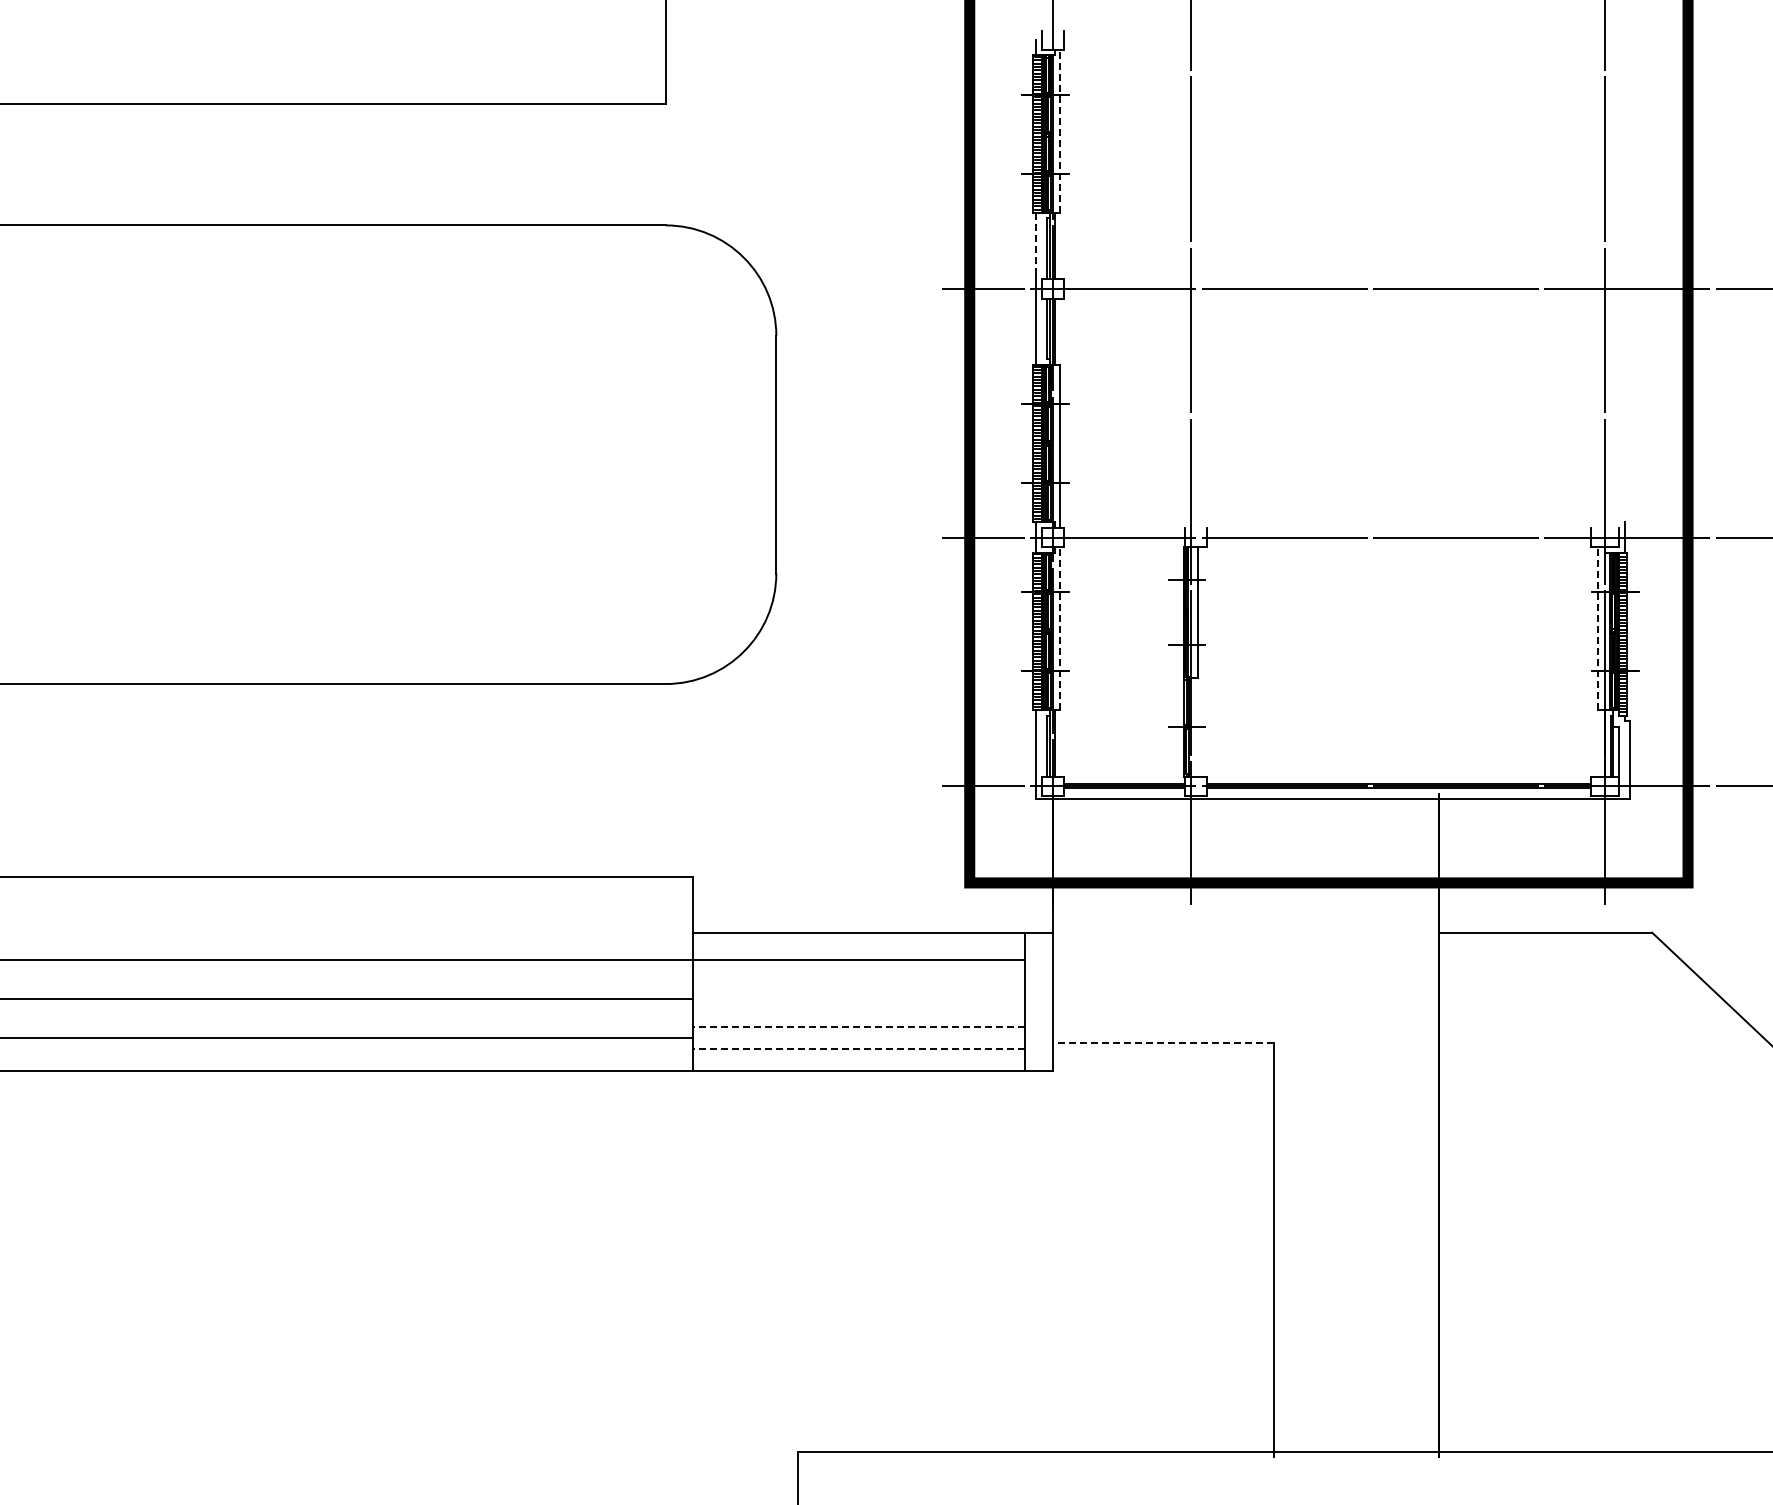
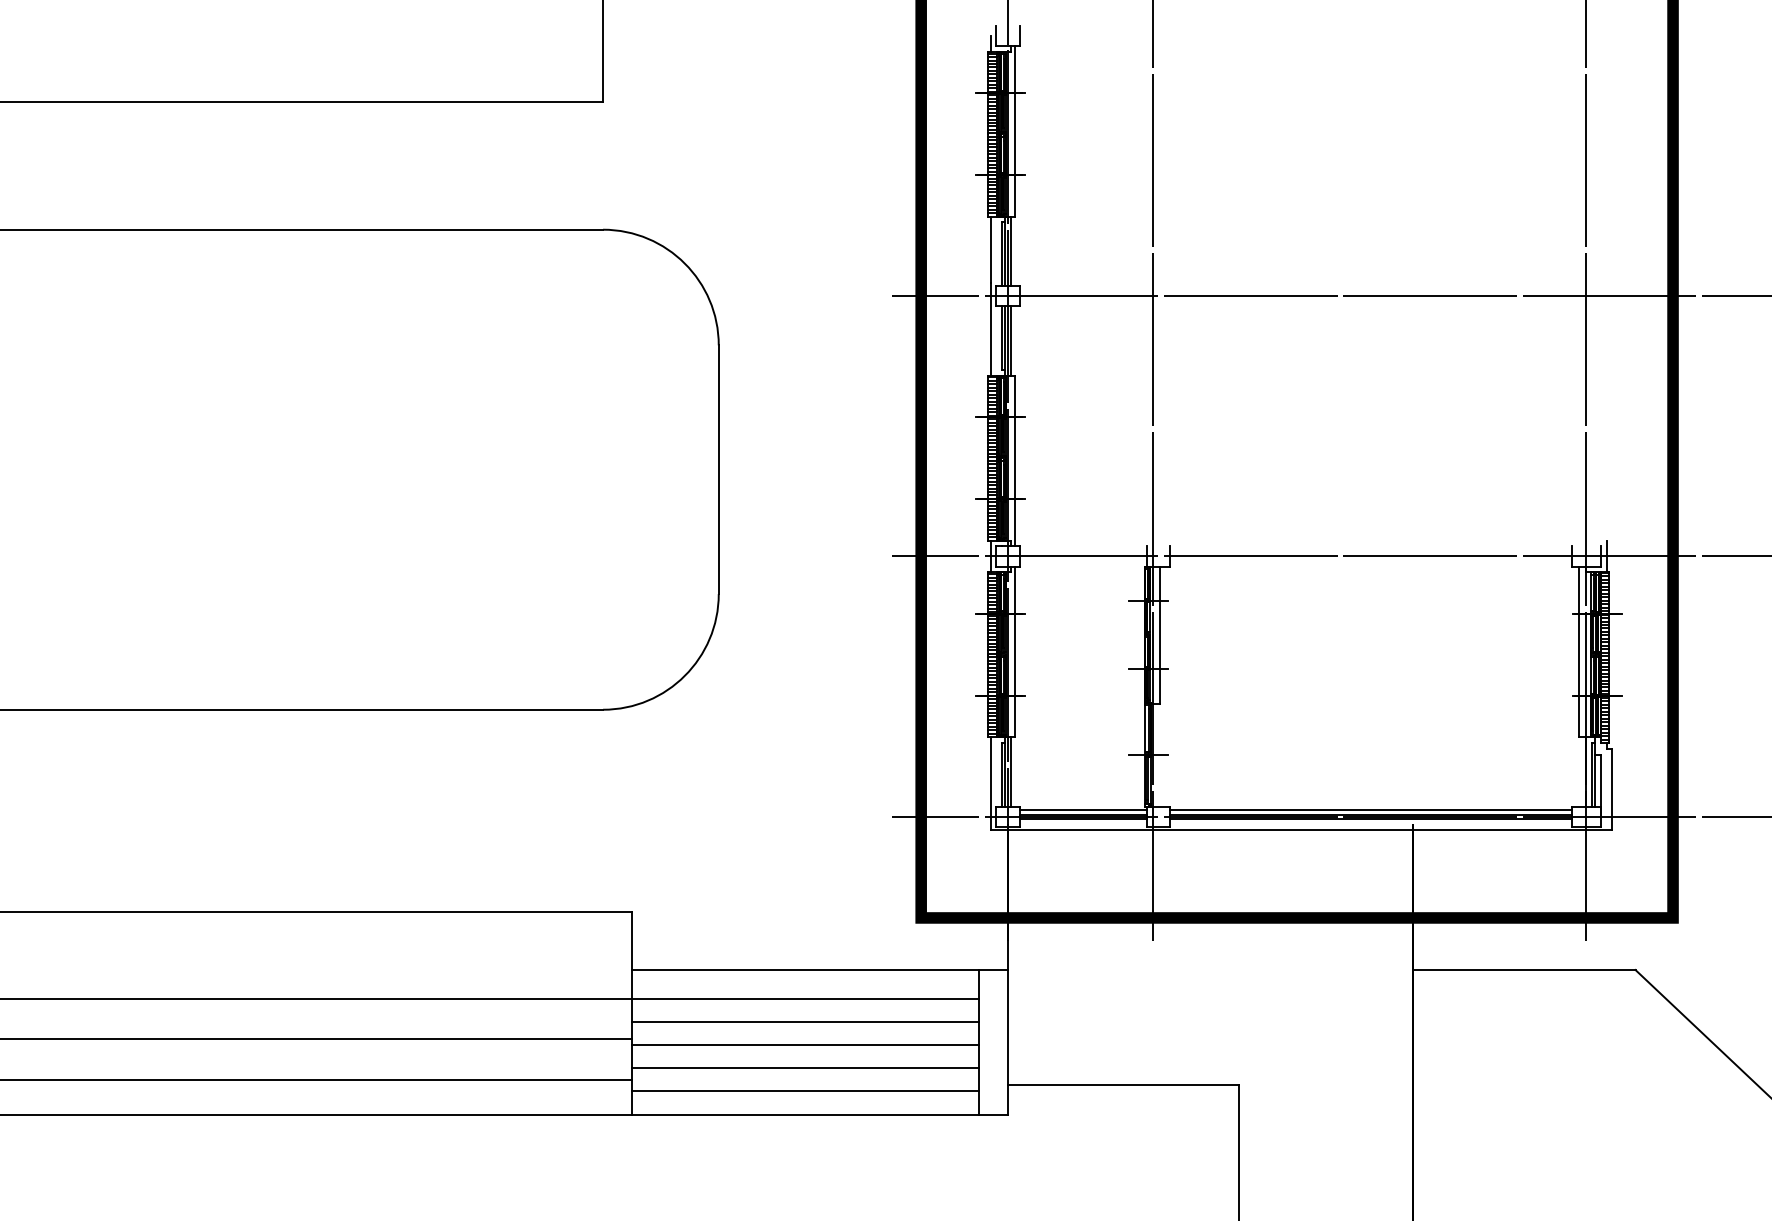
line: (1059, 131) -> (1015, 131), dashed -> solid
line: (1036, 244) -> (991, 249), dashed -> solid
line: (1059, 628) -> (1015, 651), dashed -> solid
line: (1598, 628) -> (1579, 651), dashed -> solid
line: (1124, 779) -> (1083, 809), added
line: (1399, 779) -> (1371, 809), added
line: (858, 982) -> (804, 1022), added
line: (858, 1004) -> (804, 1045), added
line: (859, 1026) -> (805, 1068), dashed -> solid
line: (1163, 1042) -> (1124, 1084), dashed -> solid
line: (859, 1048) -> (805, 1091), dashed -> solid

